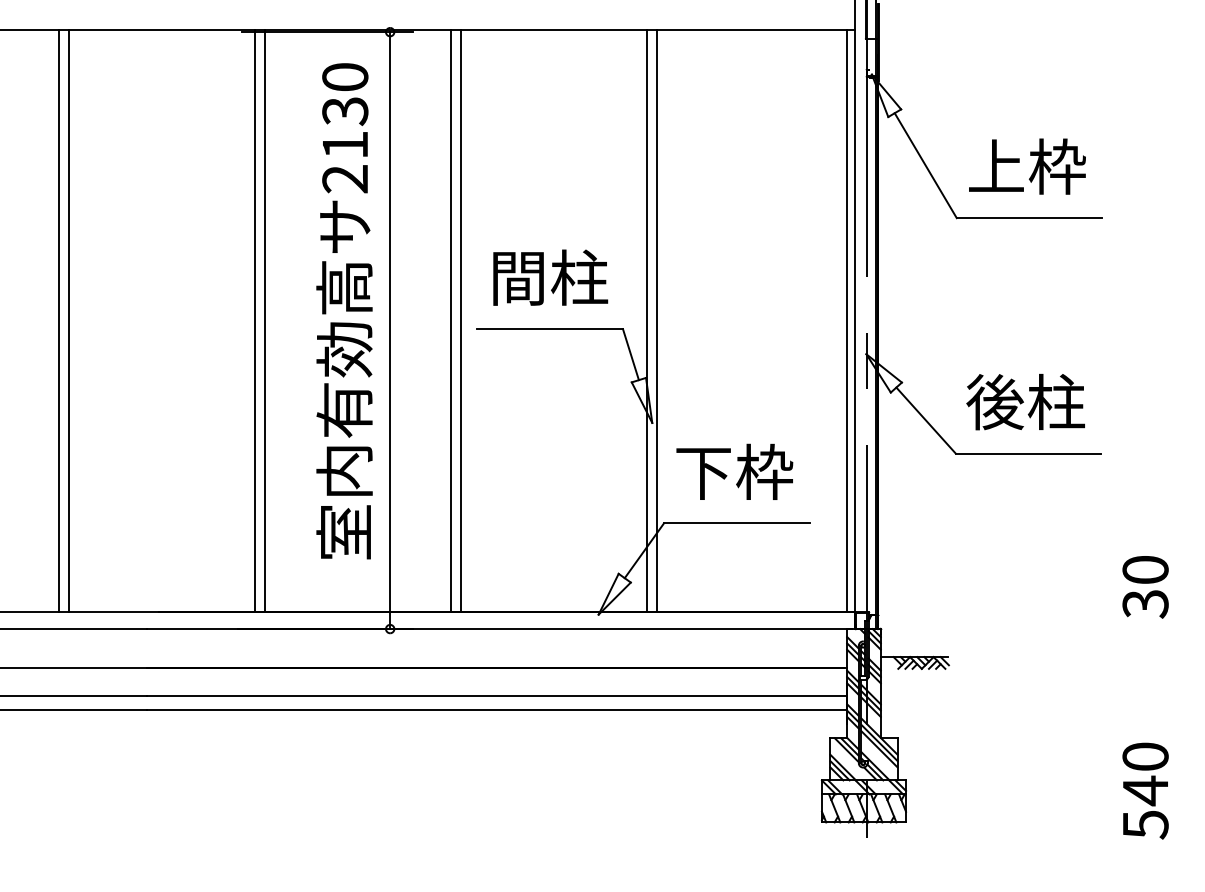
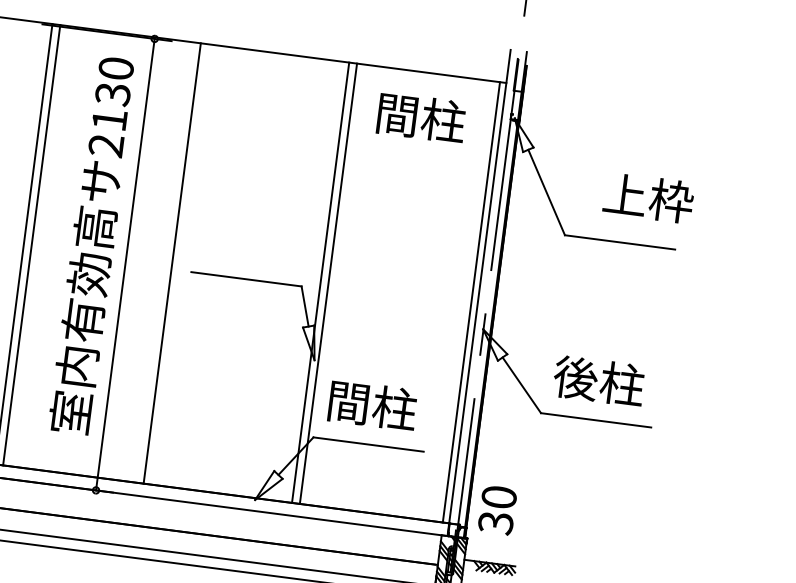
text: (1027, 166) -> (648, 197), moved
text: (550, 277) -> (421, 117), moved
line: (461, 321) -> (180, 264), removed
text: (734, 471) -> (371, 405), 下枠 -> 間柱
text: (1145, 587) -> (497, 510), moved

